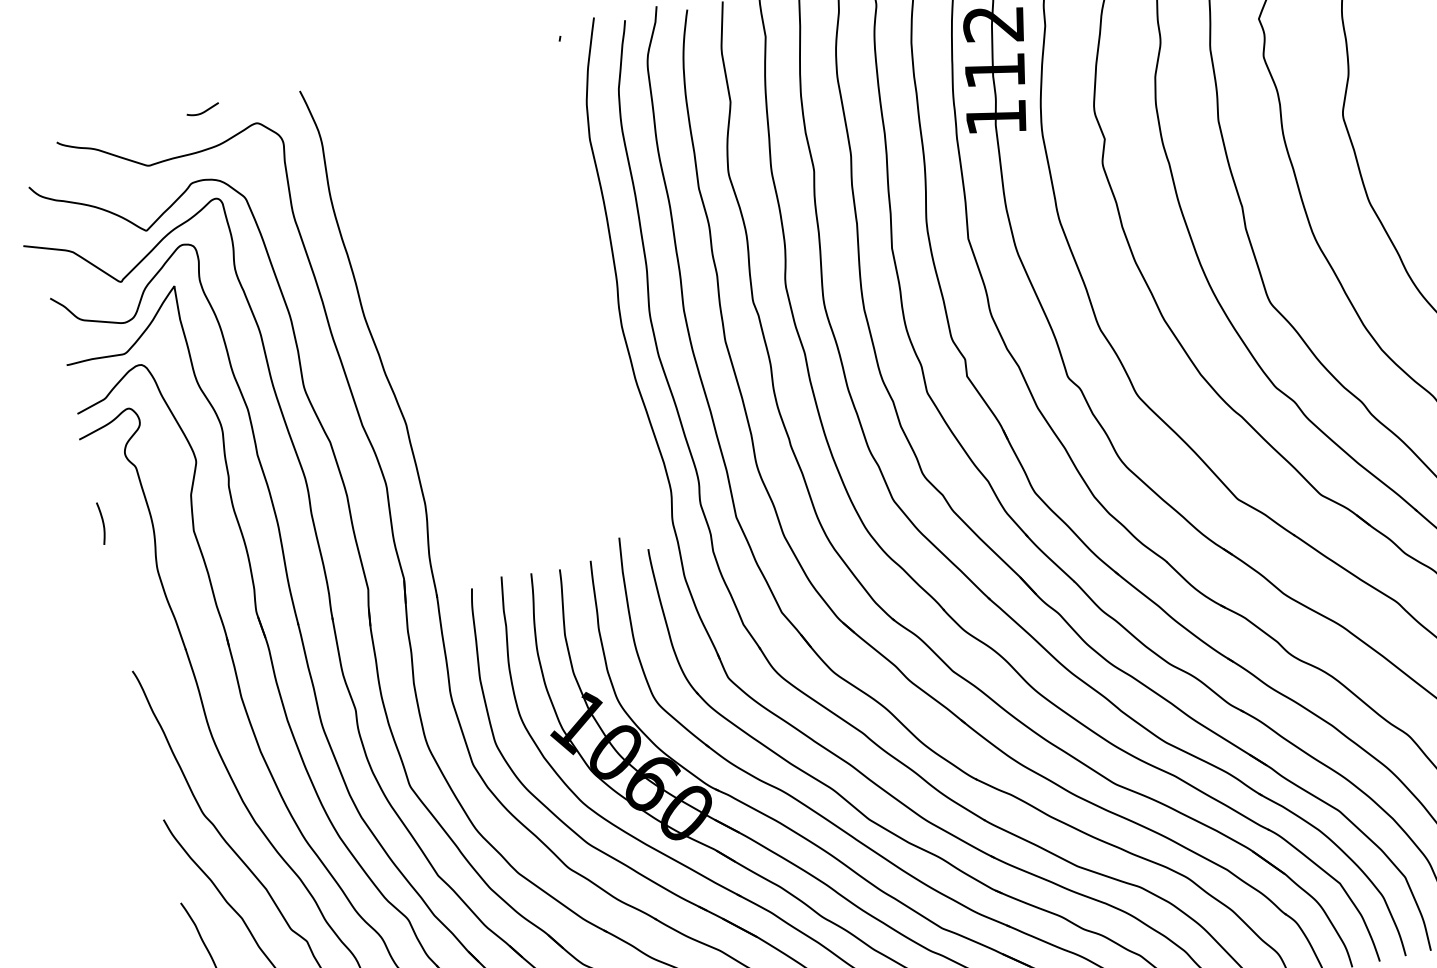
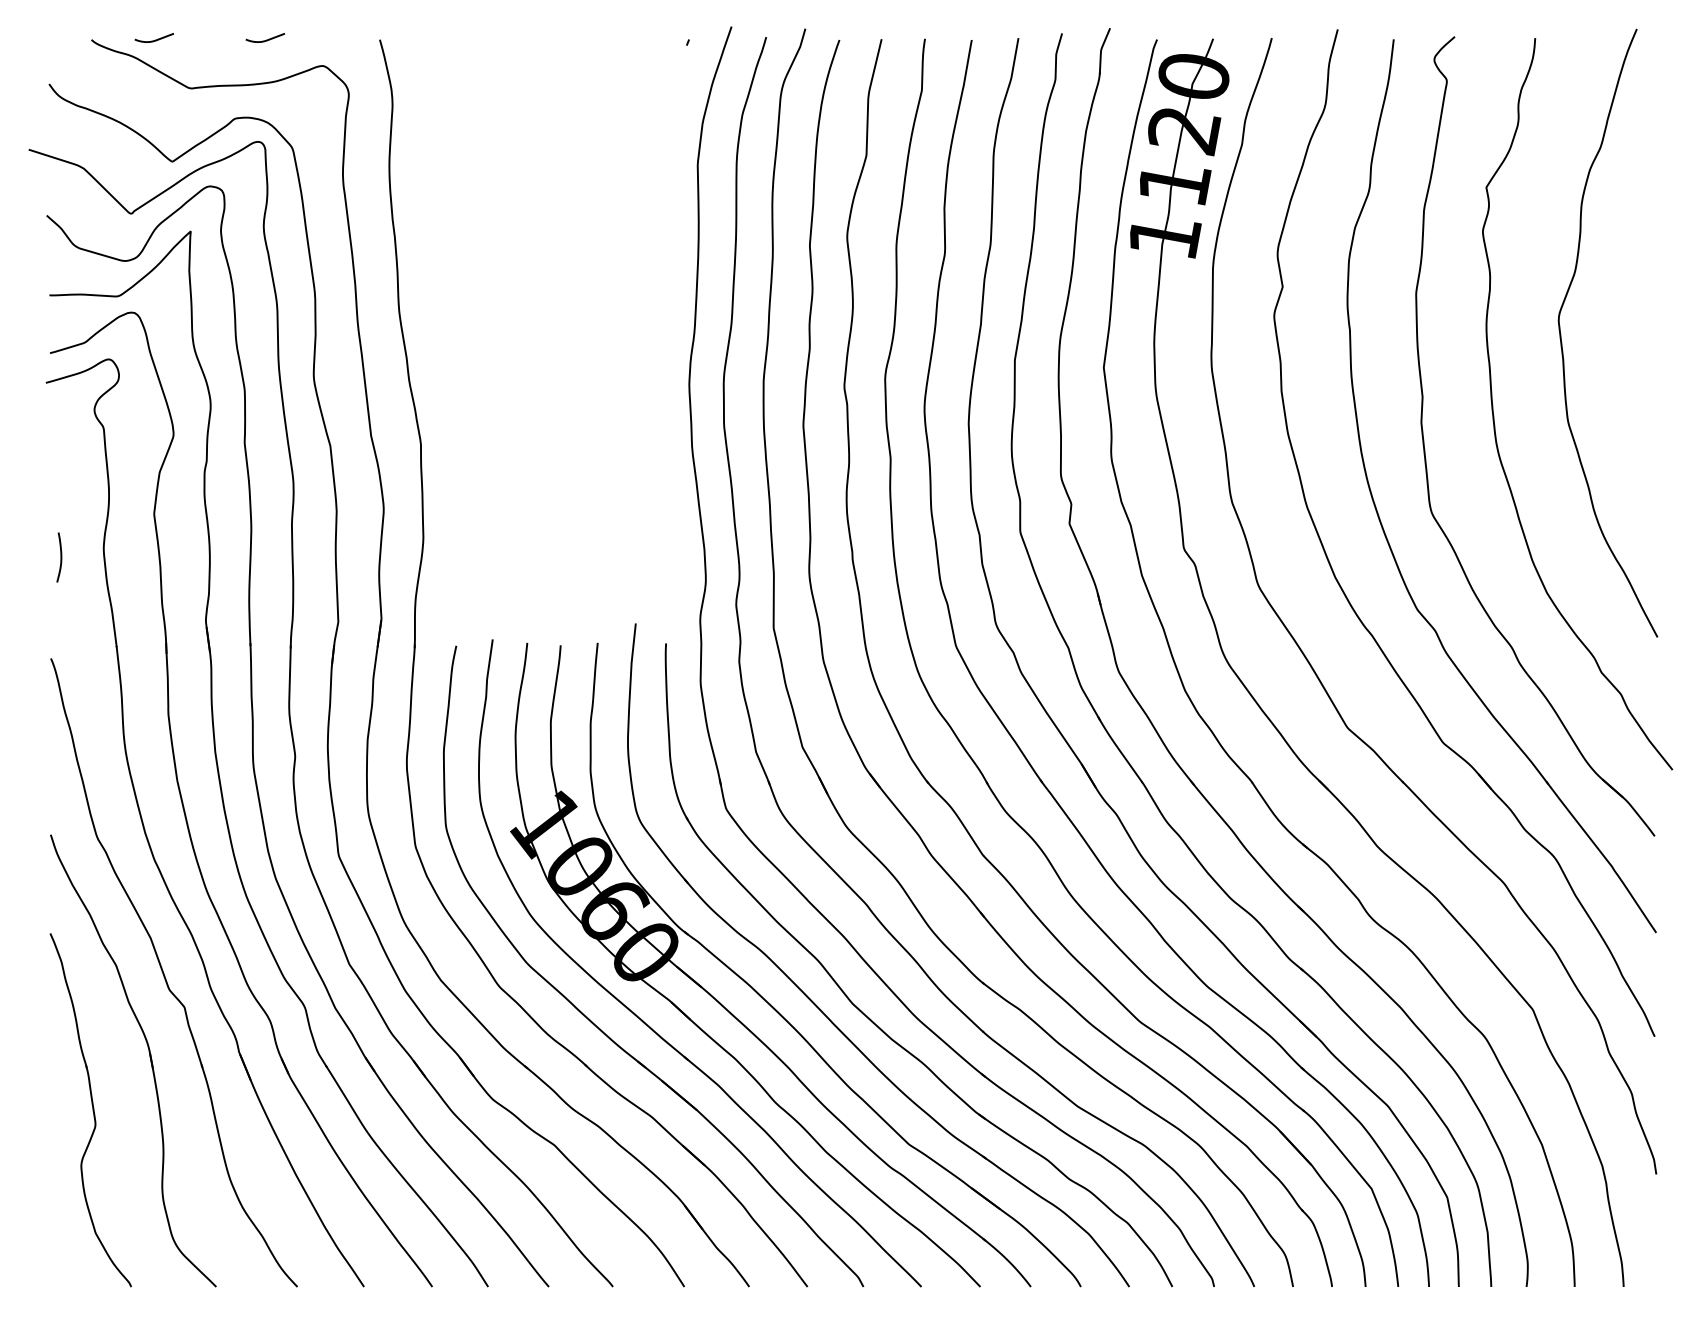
curve: (110, 130) -> (155, 39), added
curve: (102, 523) -> (60, 557), moved

